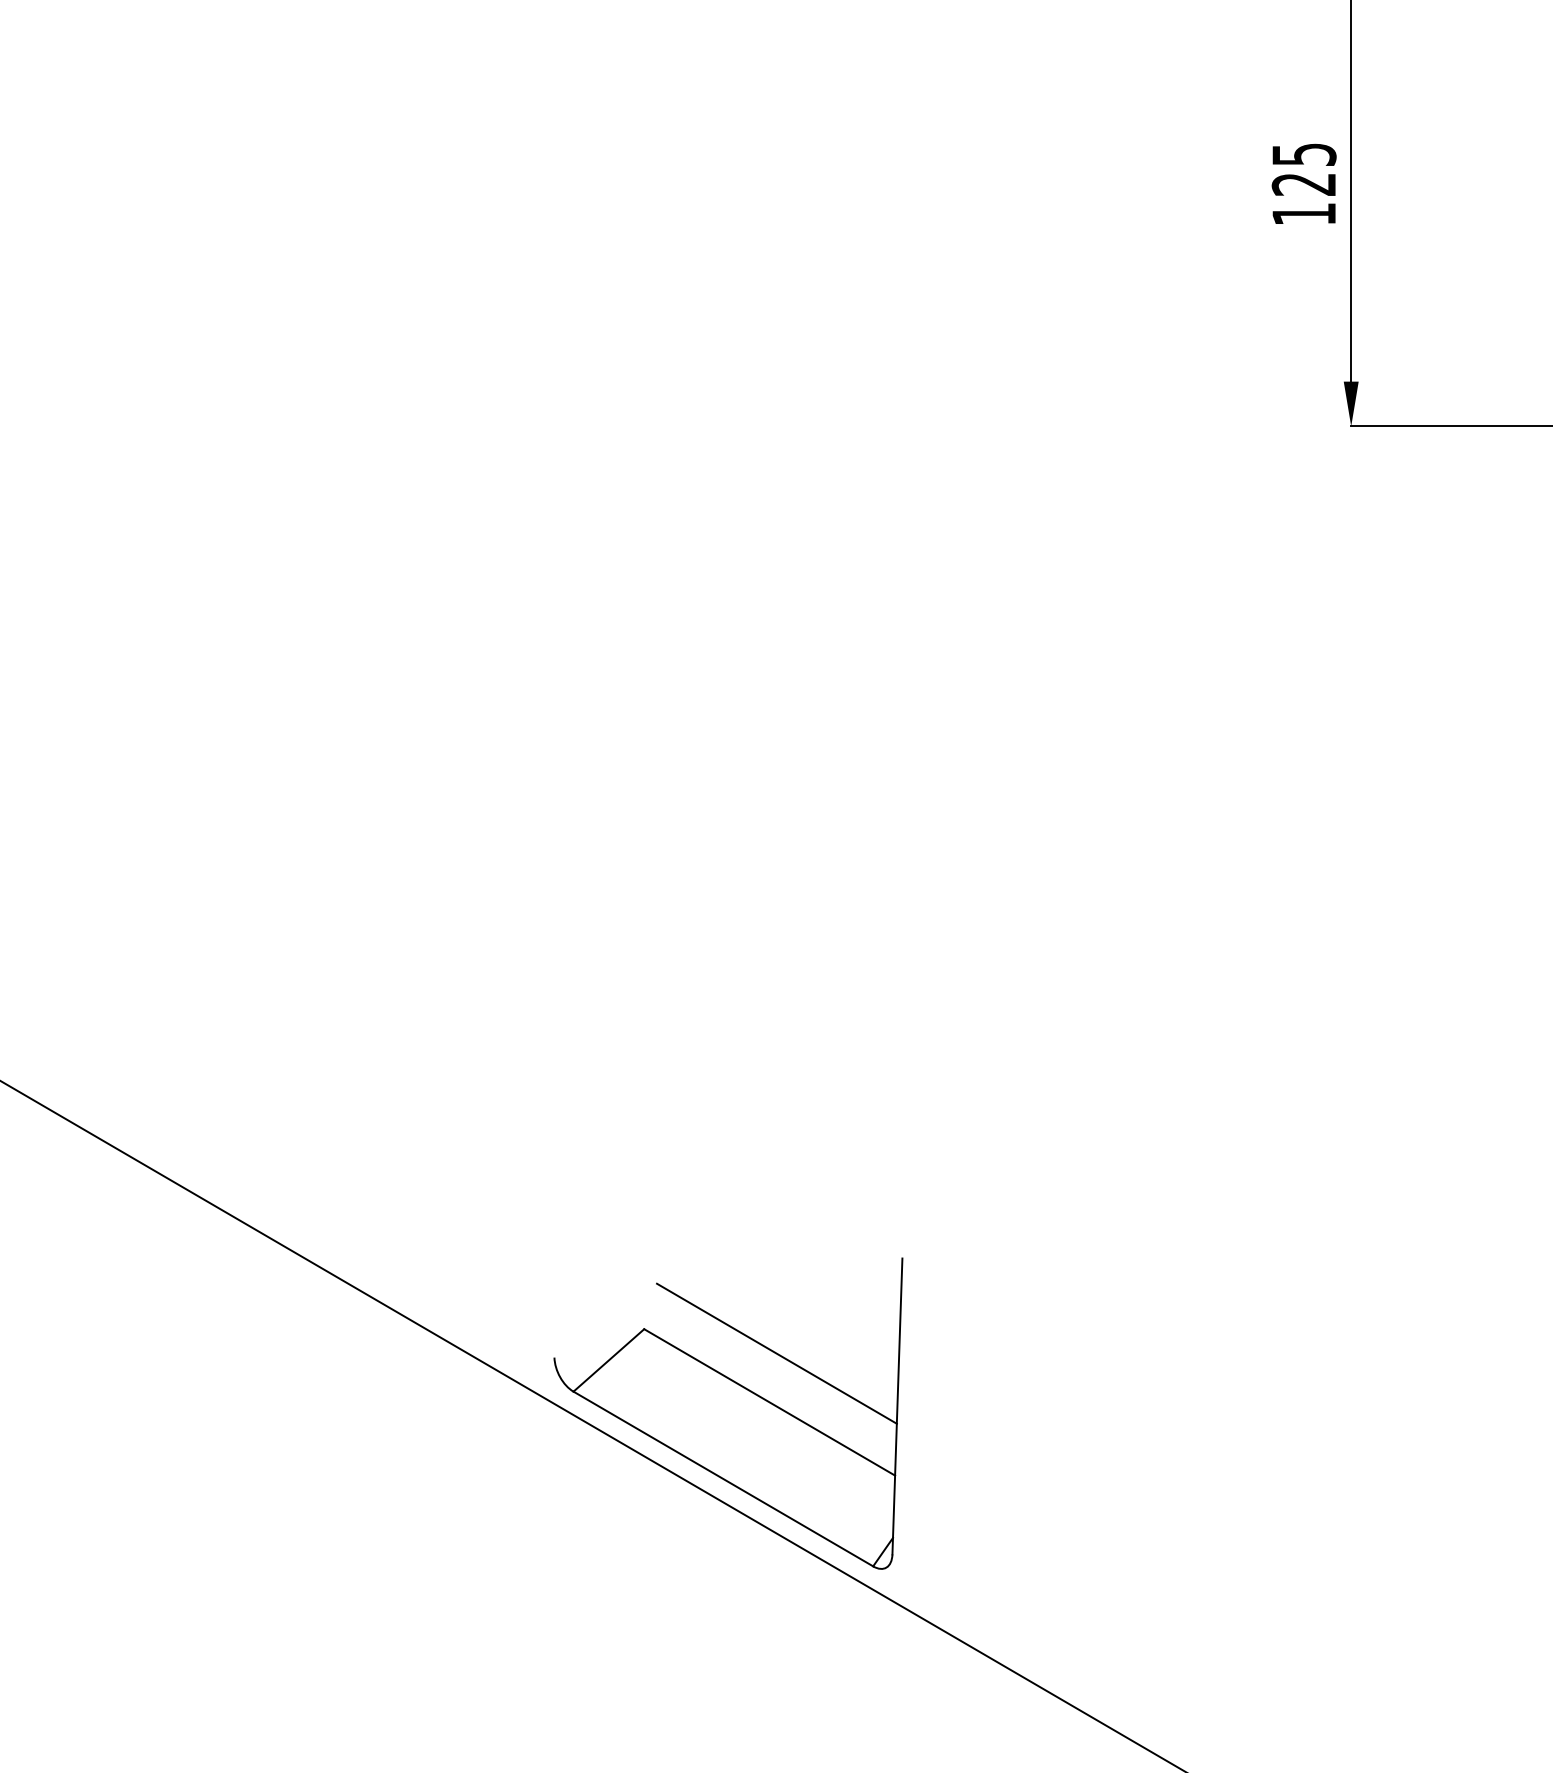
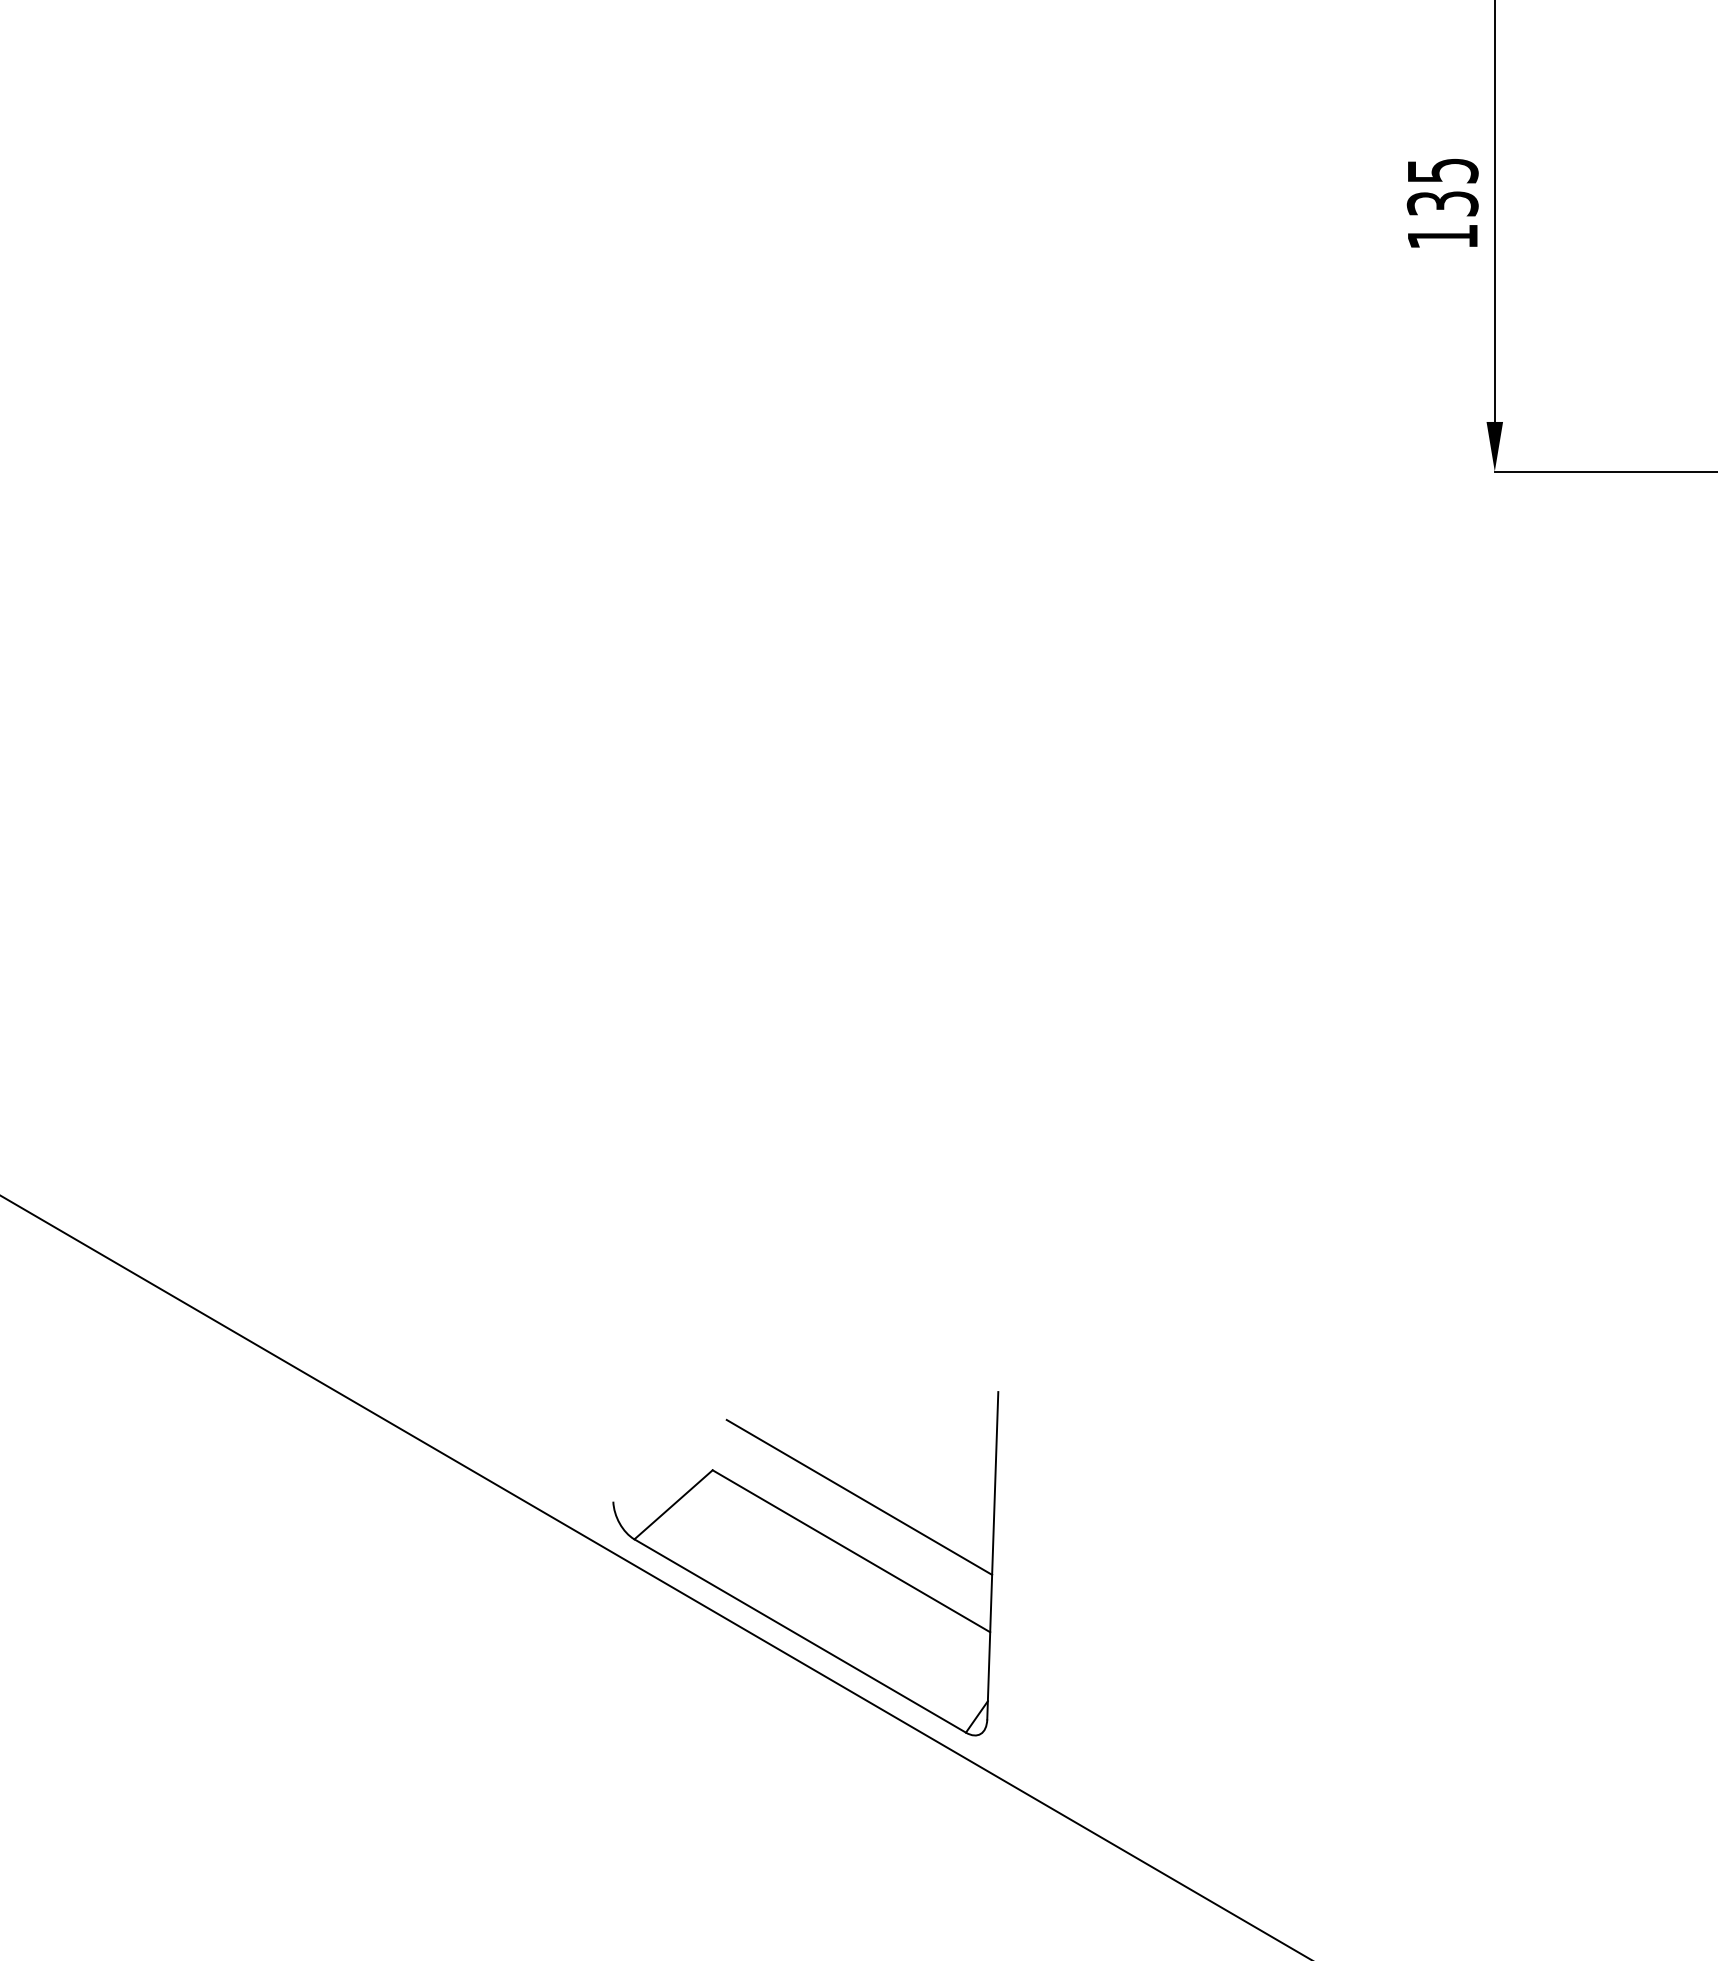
text: (1303, 184) -> (1442, 203), 125 -> 135

